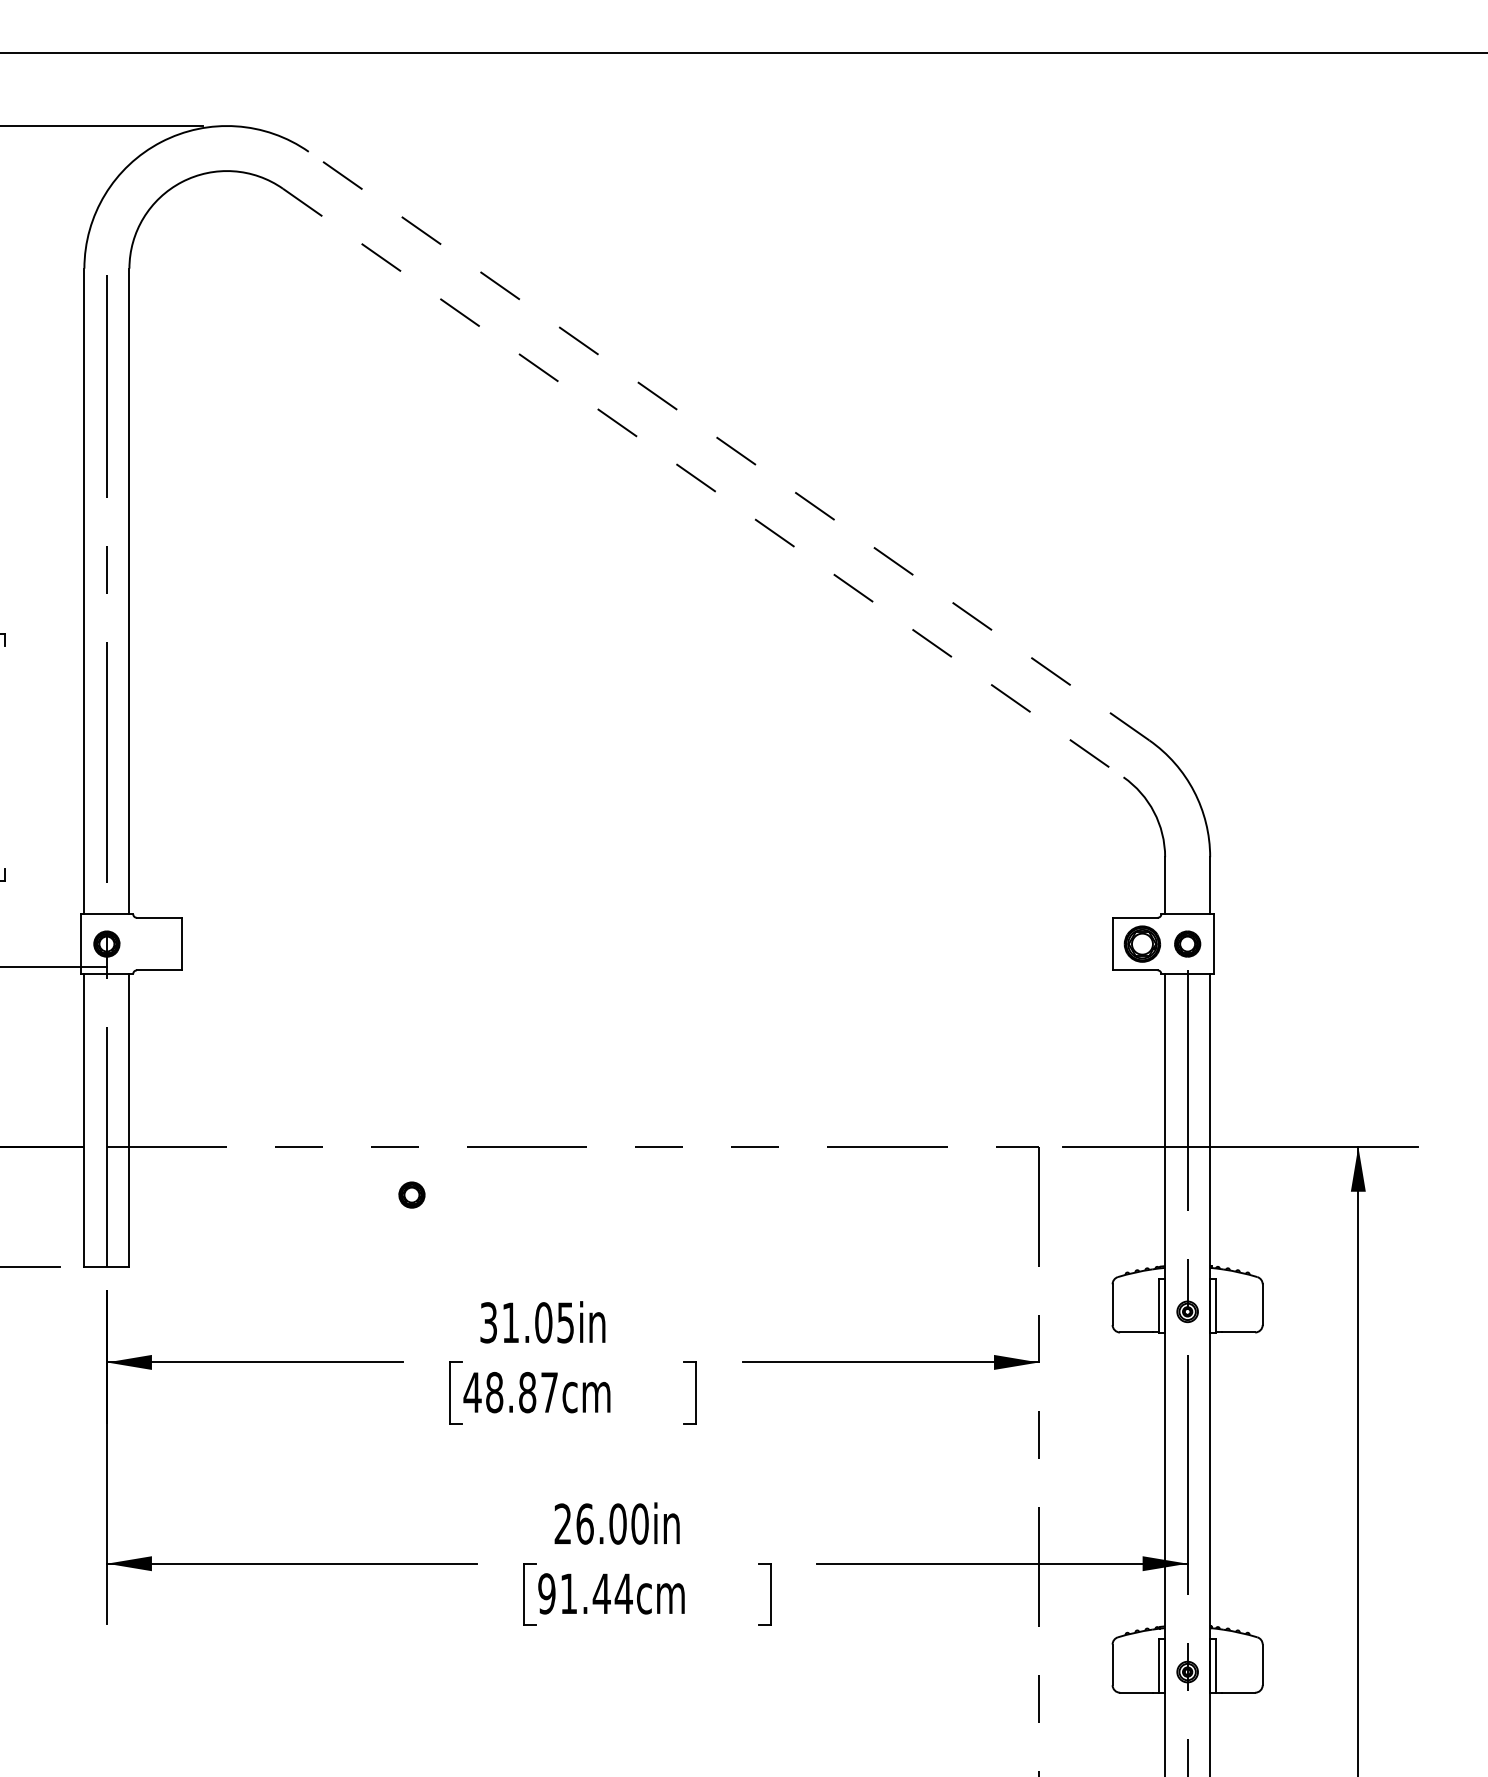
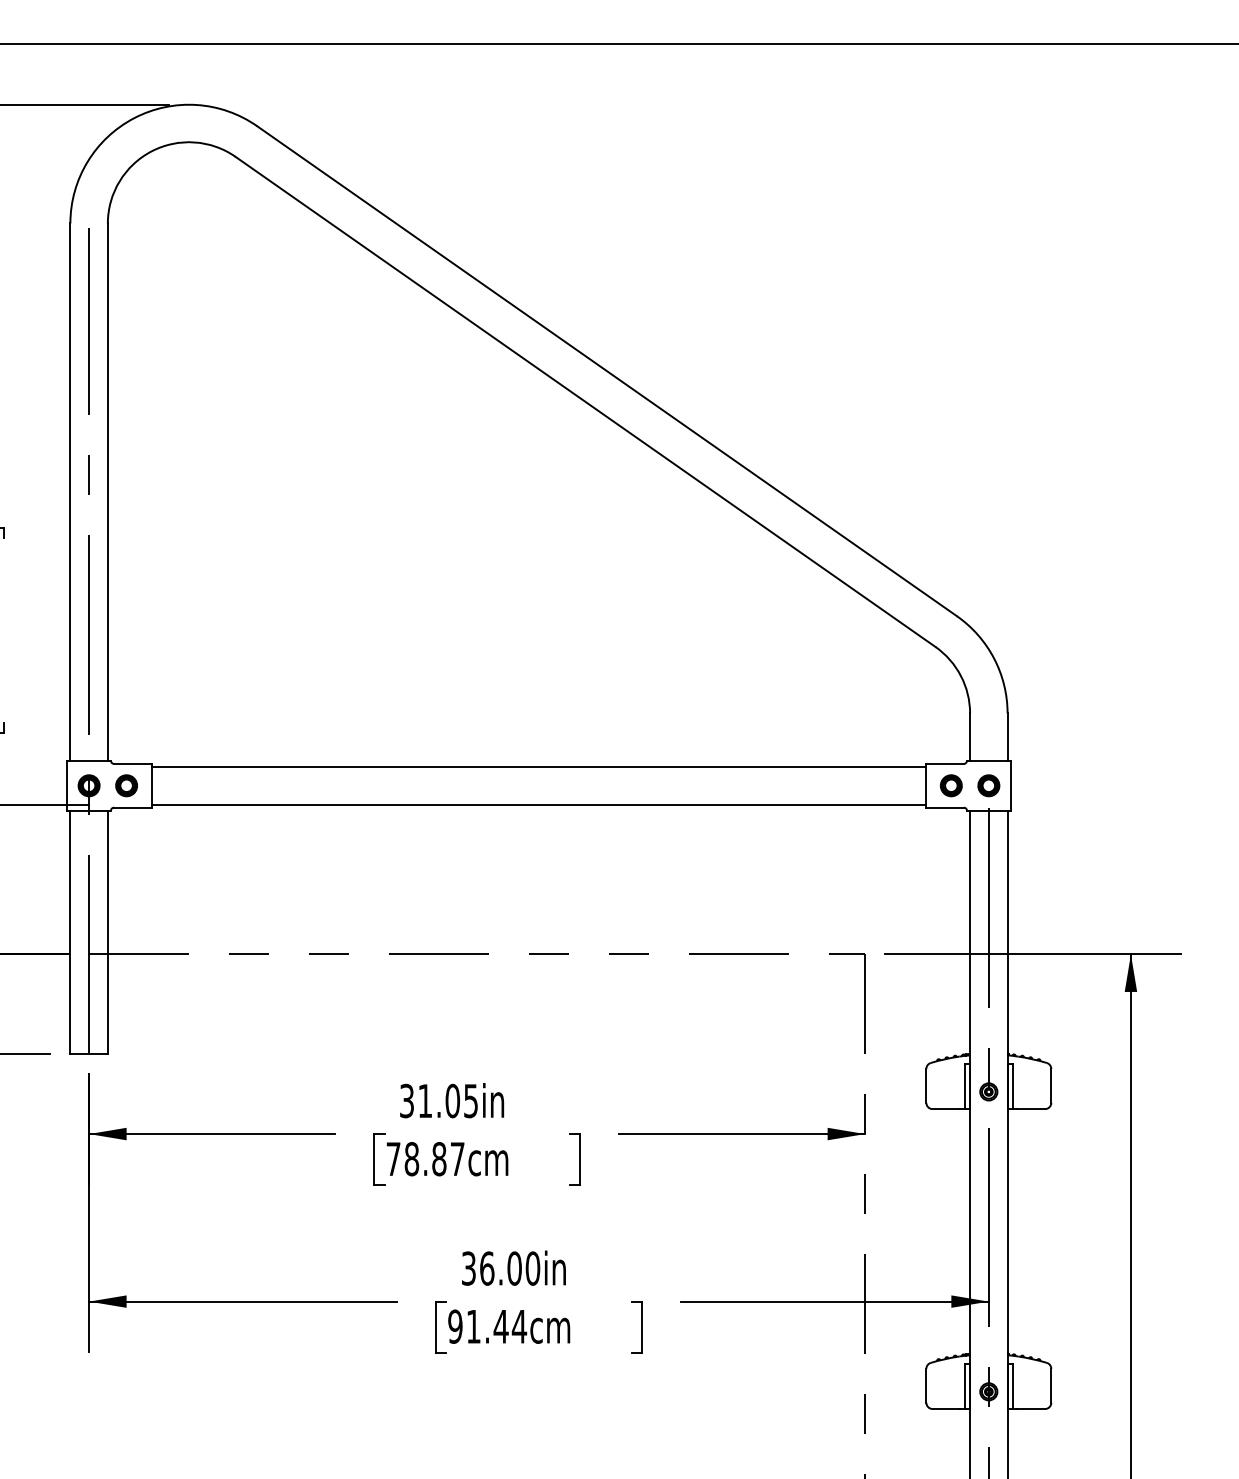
line: (728, 445) -> (606, 370), dashed -> solid
line: (703, 483) -> (585, 402), dashed -> solid
line: (646, 921) -> (538, 766), added
part: (1142, 943) -> (951, 785), size x0.71
line: (646, 966) -> (538, 804), added
part: (411, 1194) -> (126, 785), moved
text: (472, 1392) -> (393, 1159), 48.87cm -> 78.87cm
text: (562, 1523) -> (468, 1268), 26.00in -> 36.00in

